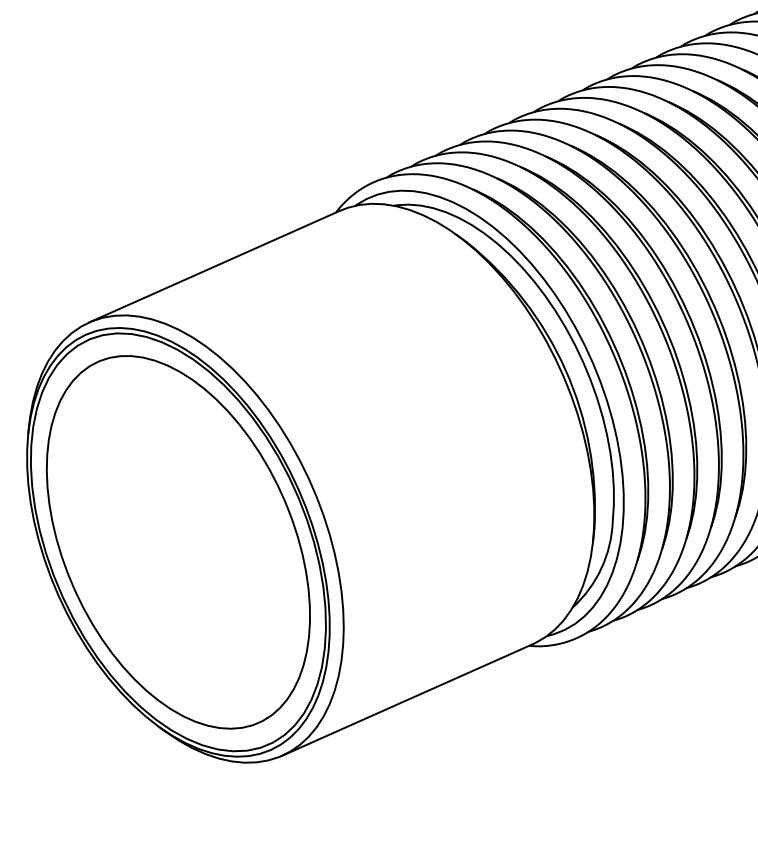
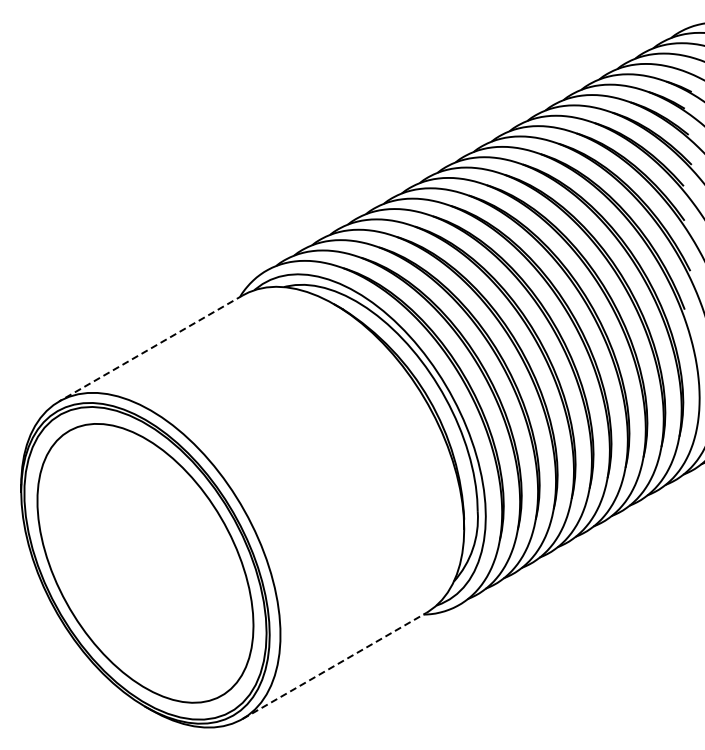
line: (213, 266) -> (150, 348), solid -> dashed
line: (407, 699) -> (334, 665), solid -> dashed

